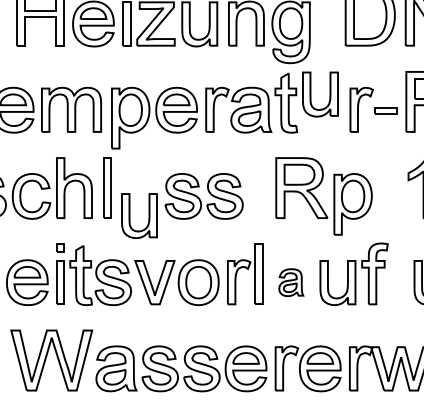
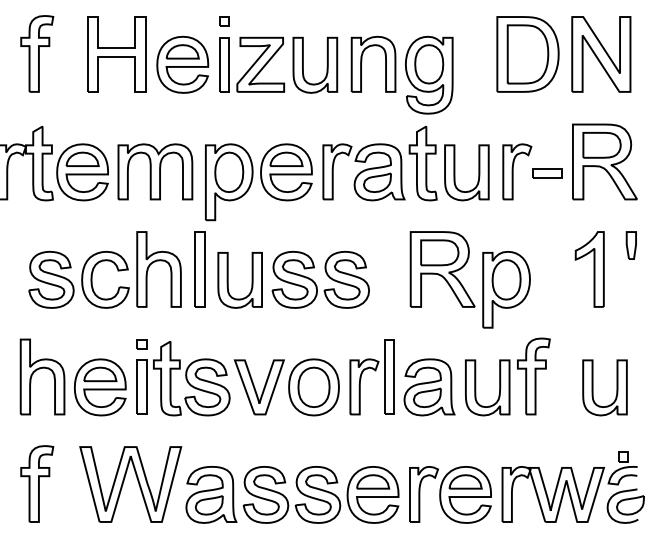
part: (311, 94) -> (455, 172), moved
part: (130, 216) -> (228, 280), moved
part: (291, 282) -> (429, 387), size x1.67

